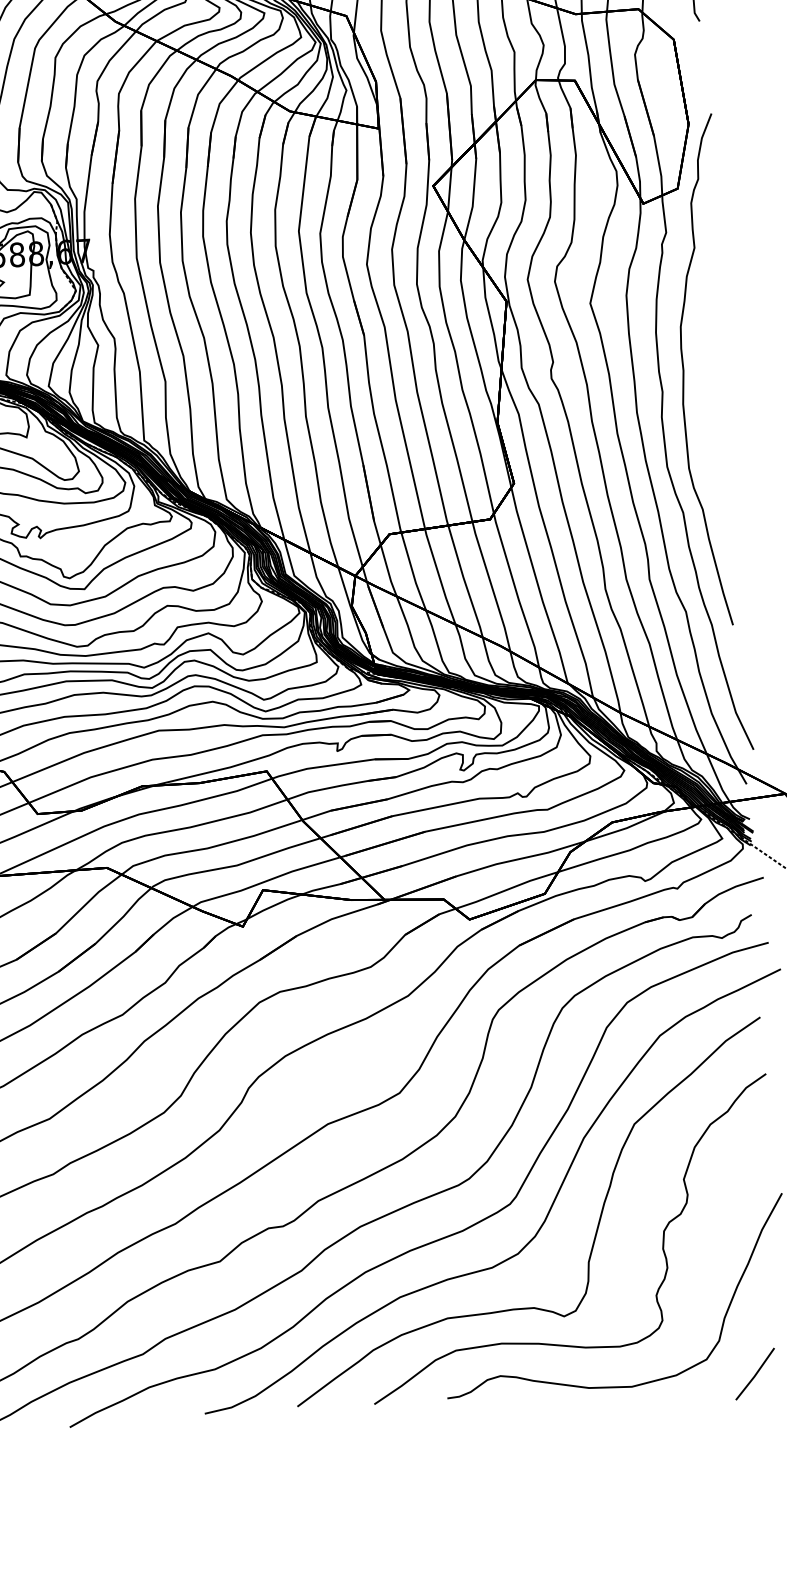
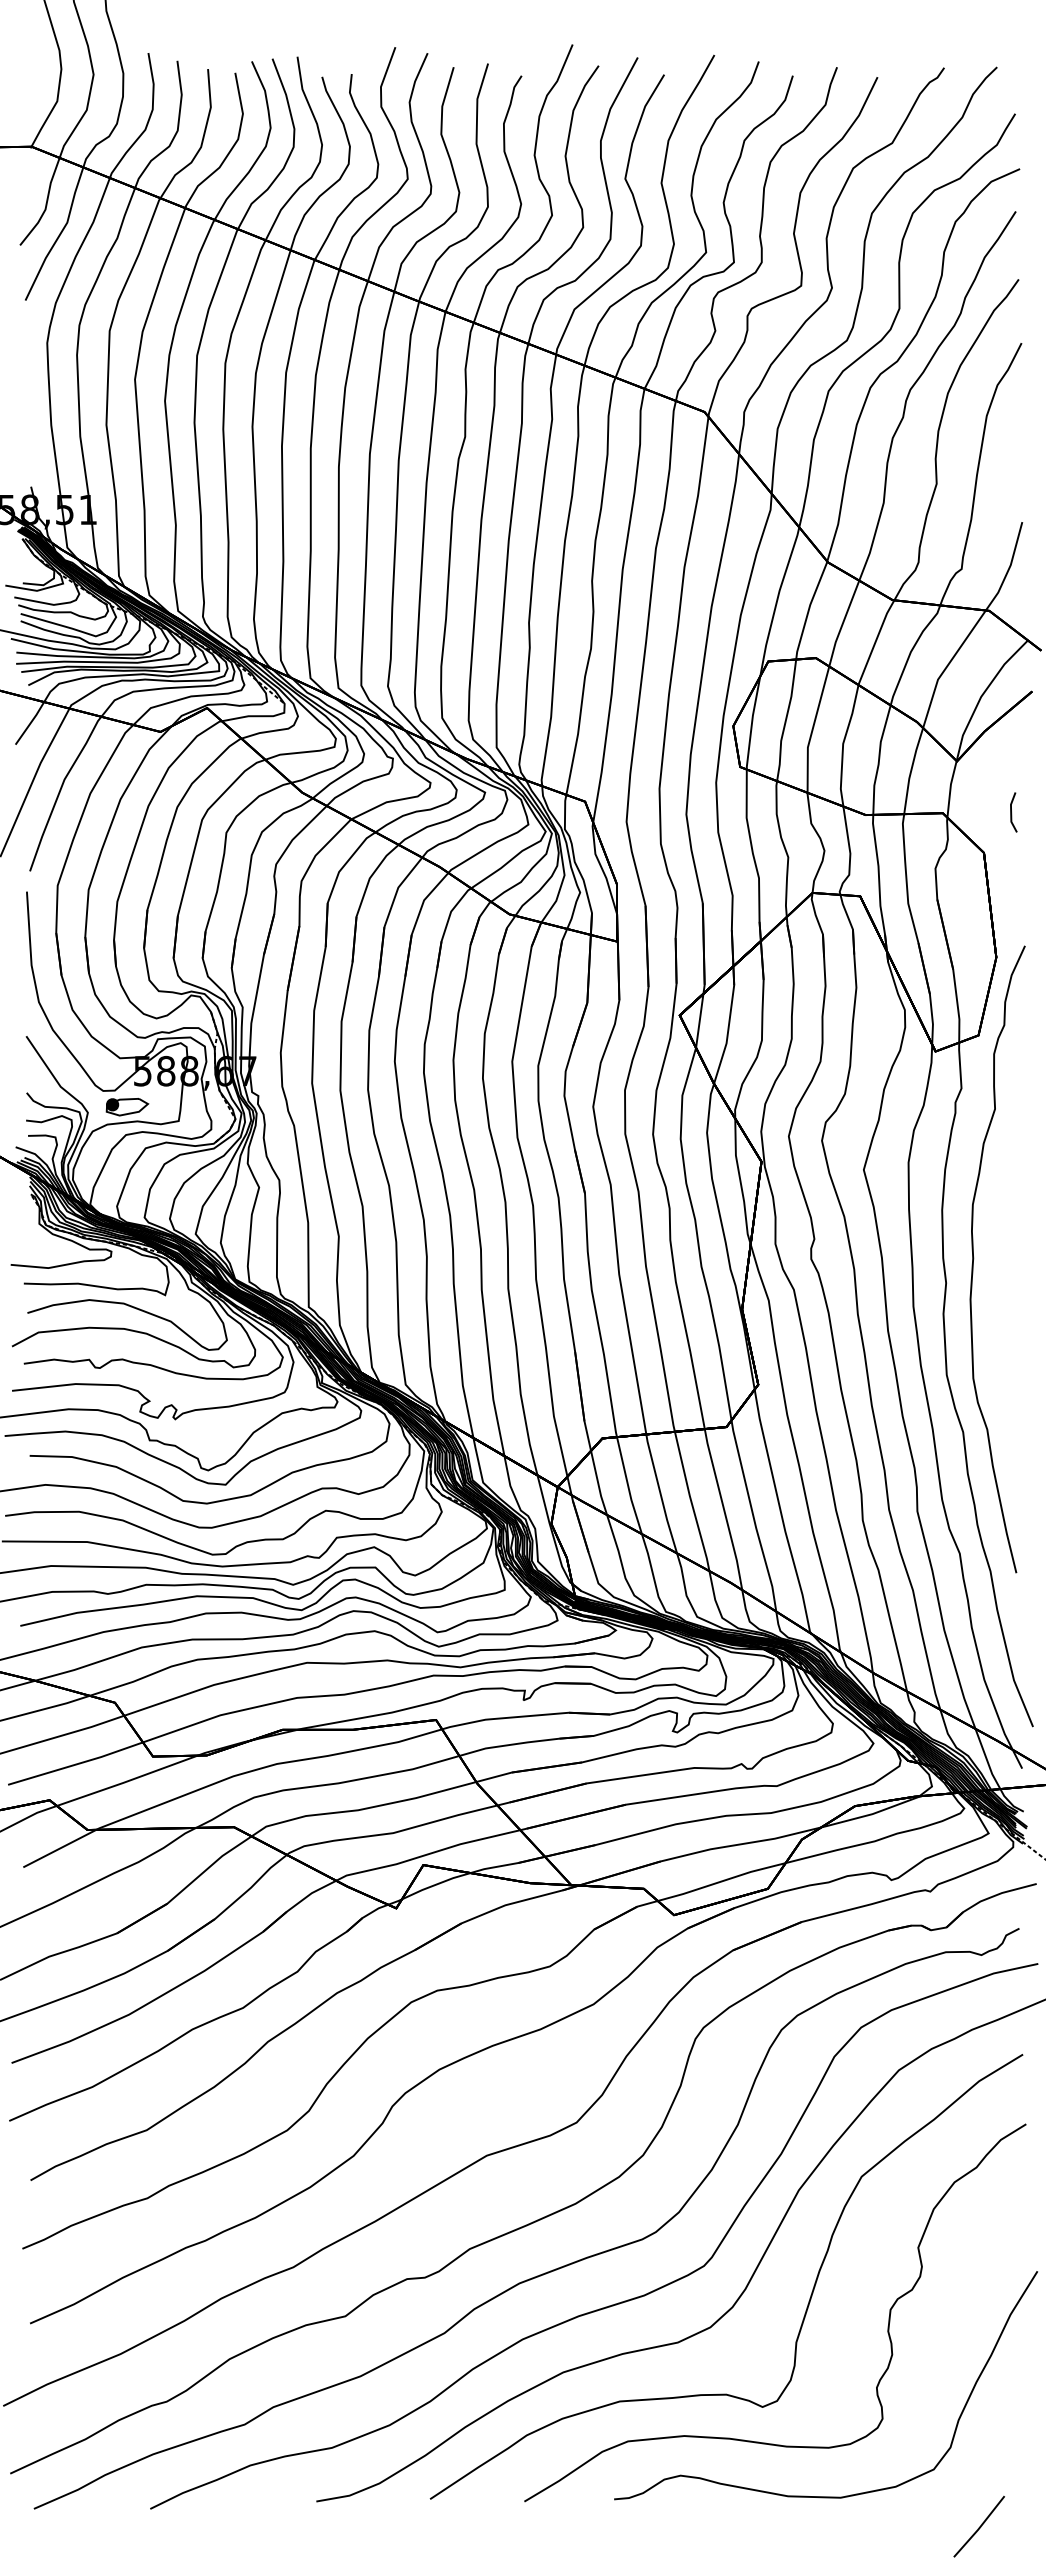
line: (755, 1373) -> (979, 2526), moved

